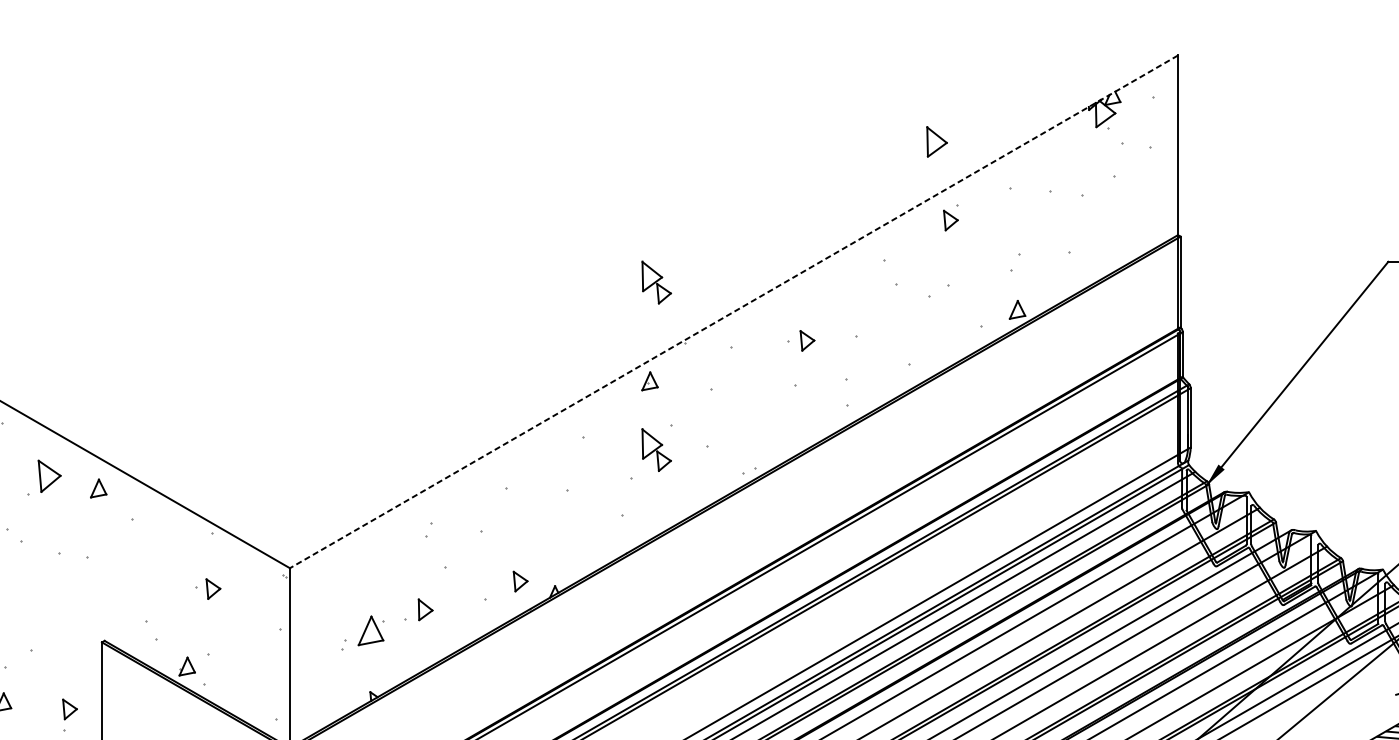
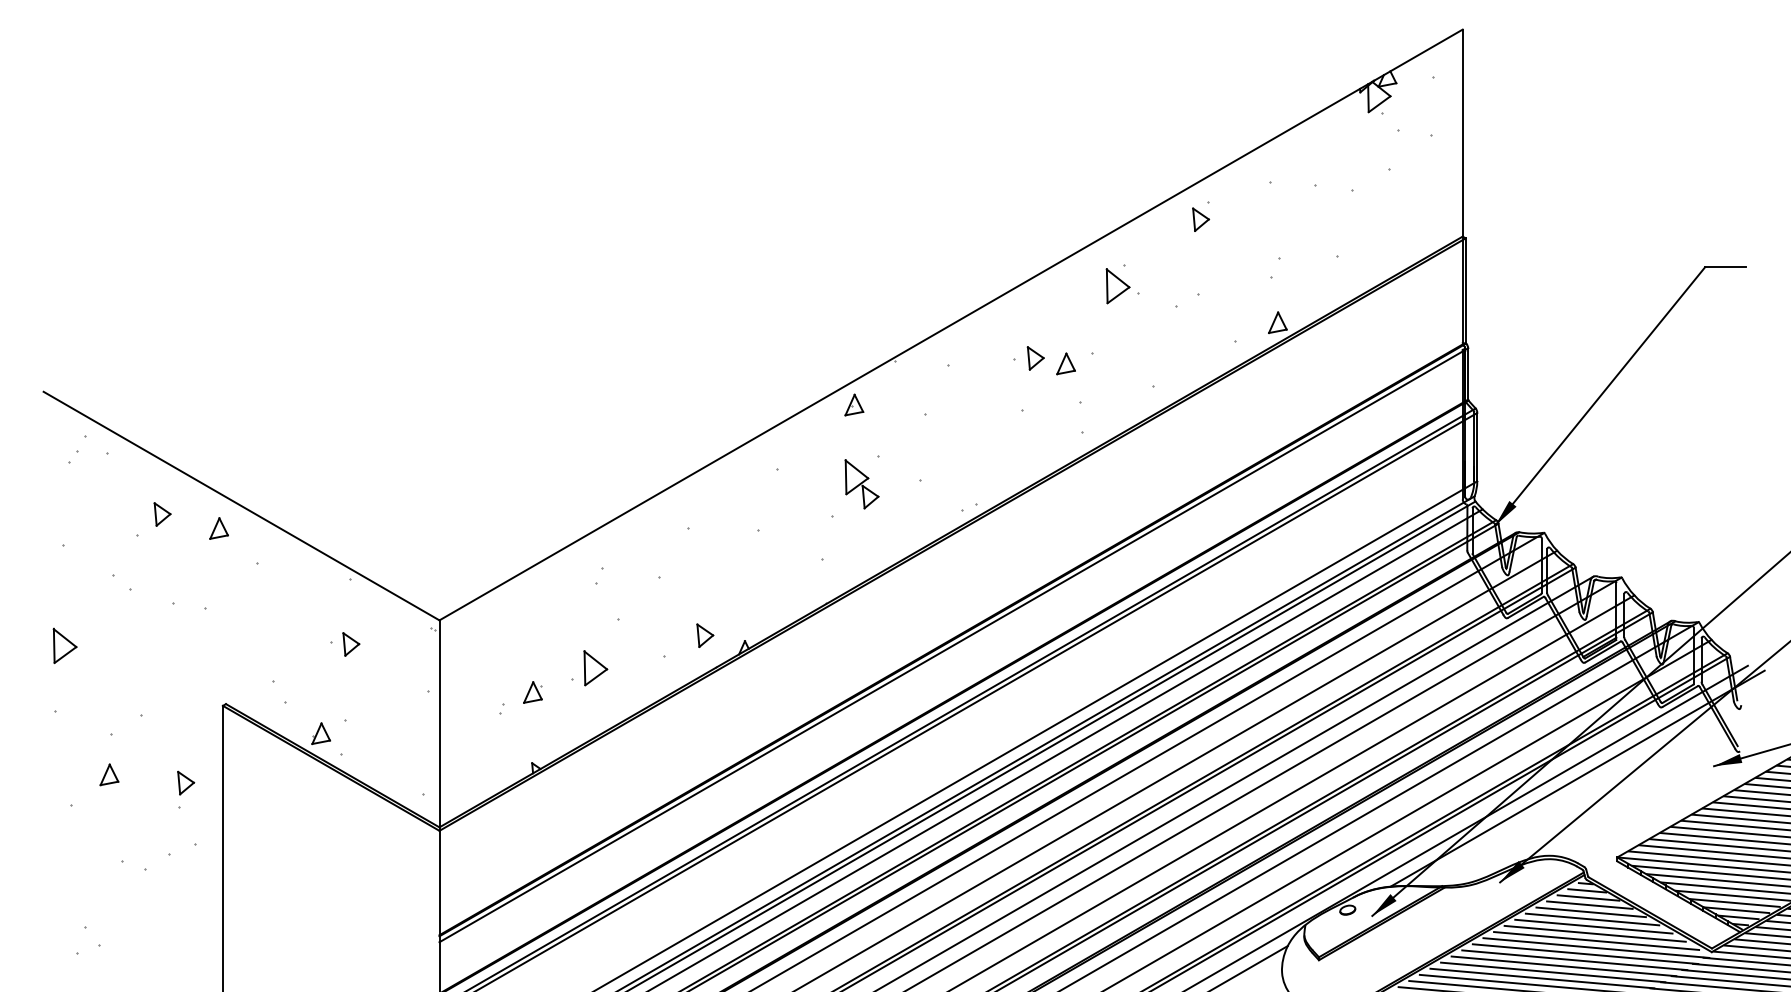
part: (936, 142) -> (1117, 286), moved
part: (656, 282) -> (861, 291), removed
line: (734, 311) -> (951, 324), dashed -> solid
part: (833, 345) -> (1065, 363), added
part: (49, 476) -> (162, 514), size x0.62
part: (425, 609) -> (595, 668), size x1.43
part: (370, 630) -> (532, 692), size x0.62

